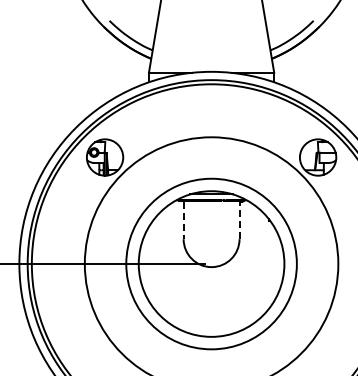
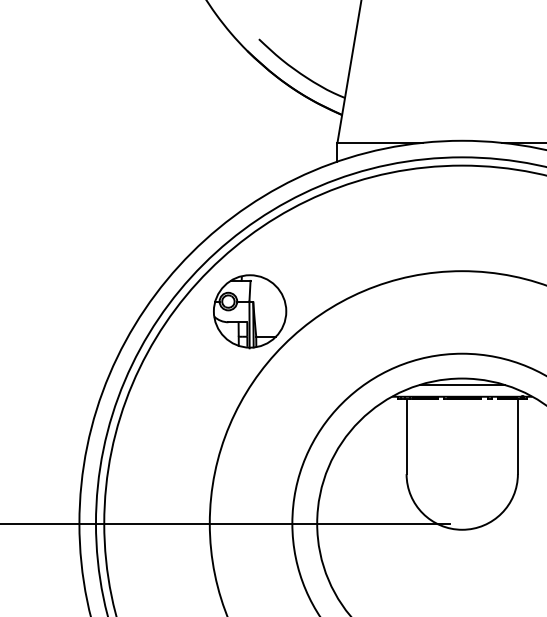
line: (239, 220) -> (517, 436), dashed -> solid
line: (183, 221) -> (406, 438), dashed -> solid

